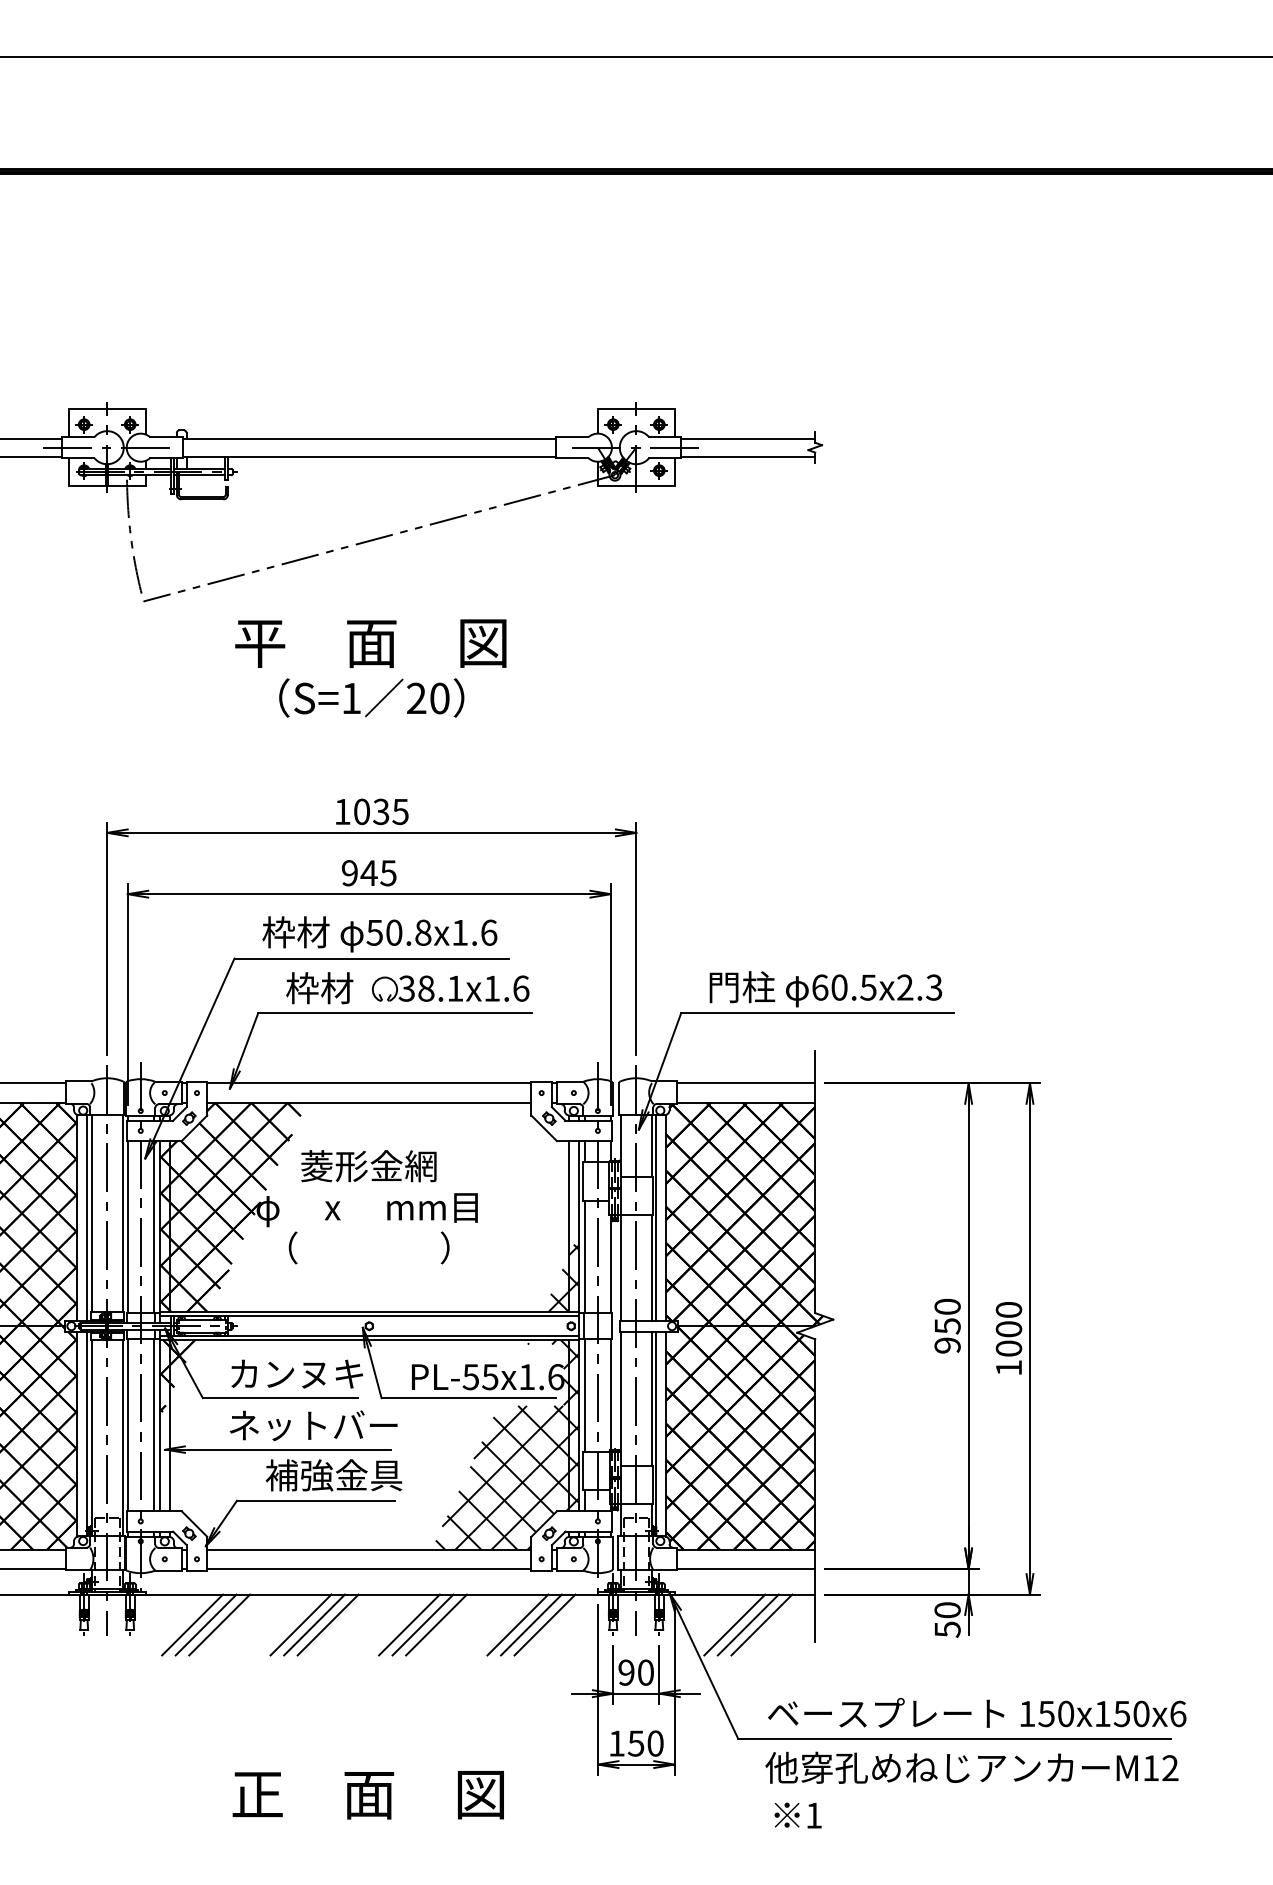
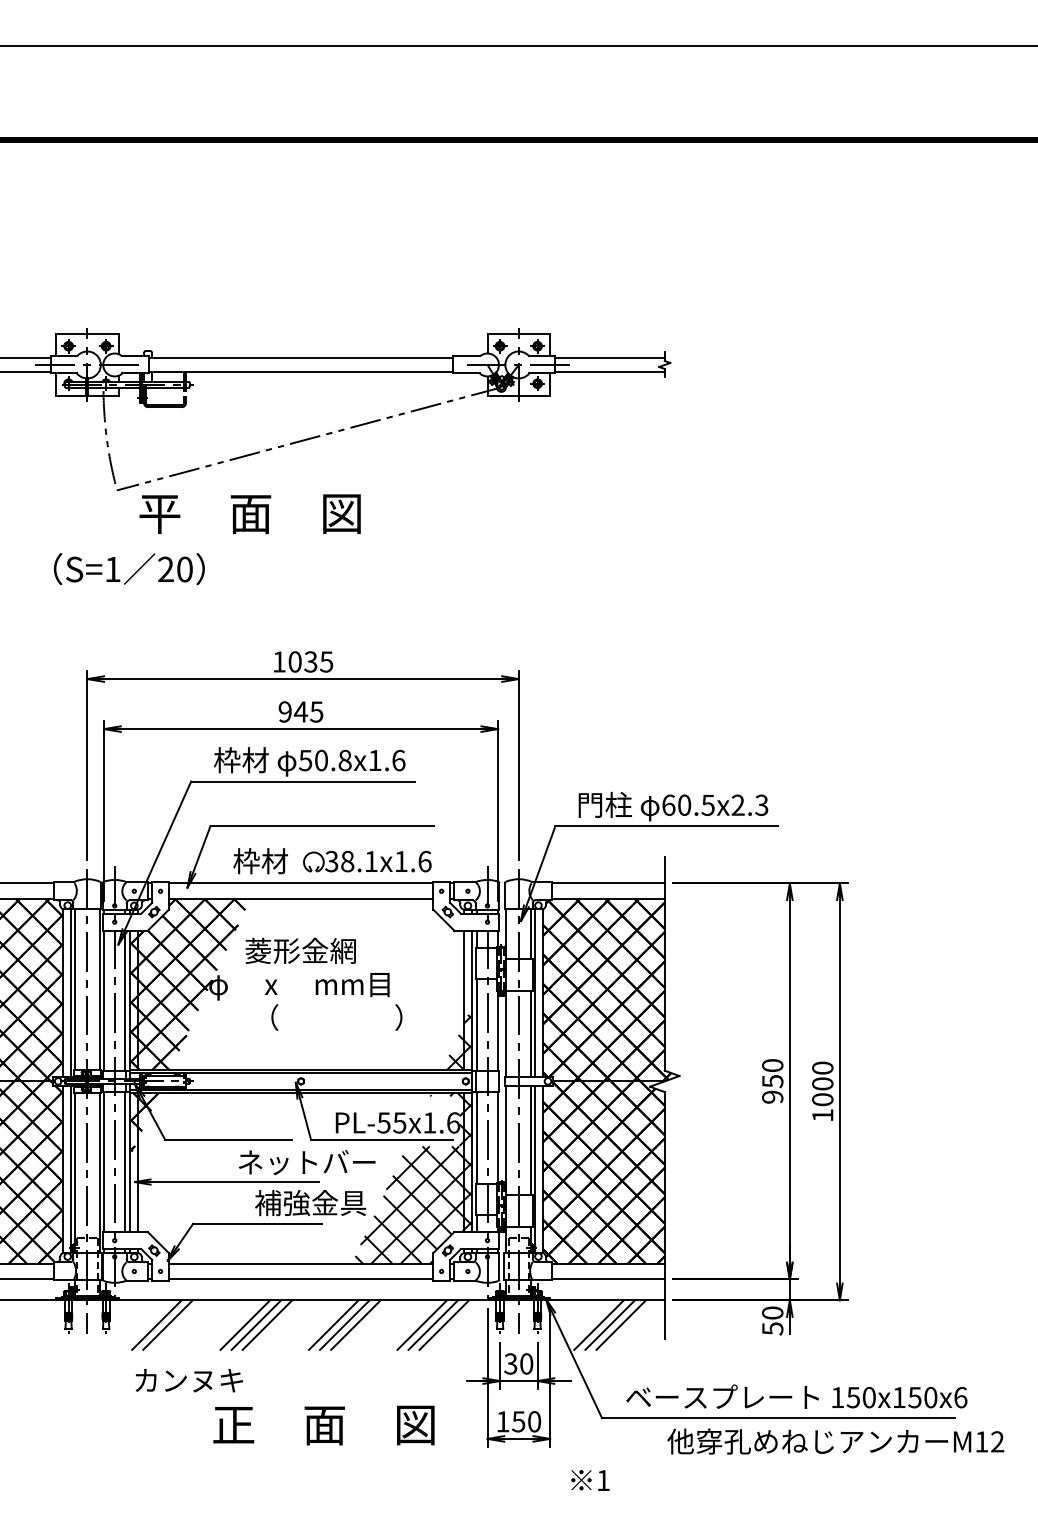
text: (370, 643) -> (249, 514), moved
text: (371, 697) -> (129, 568), moved
part: (407, 988) -> (332, 861), moved
text: (368, 1247) -> (336, 1017), moved
text: (296, 1373) -> (188, 1380), moved
text: (313, 1425) -> (306, 1162), moved
text: (333, 1475) -> (310, 1203), moved
line: (219, 1624) -> (178, 1324), removed
text: (626, 1672) -> (510, 1363), 90 -> 30
text: (971, 1767) -> (835, 1441), moved
text: (367, 1795) -> (323, 1425), moved
text: (797, 1815) -> (589, 1480), moved

